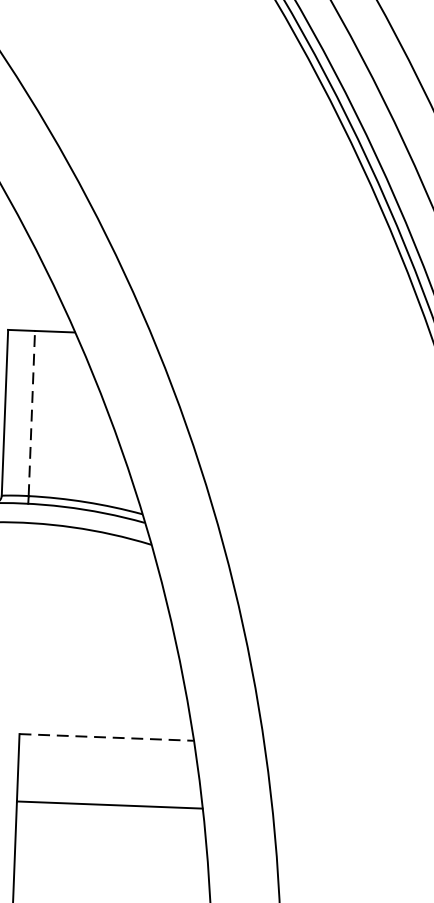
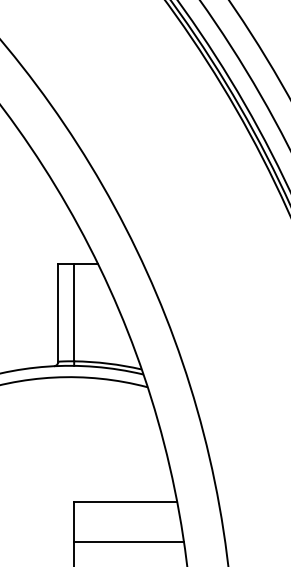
line: (32, 413) -> (74, 312), dashed -> solid
line: (108, 736) -> (126, 501), dashed -> solid

